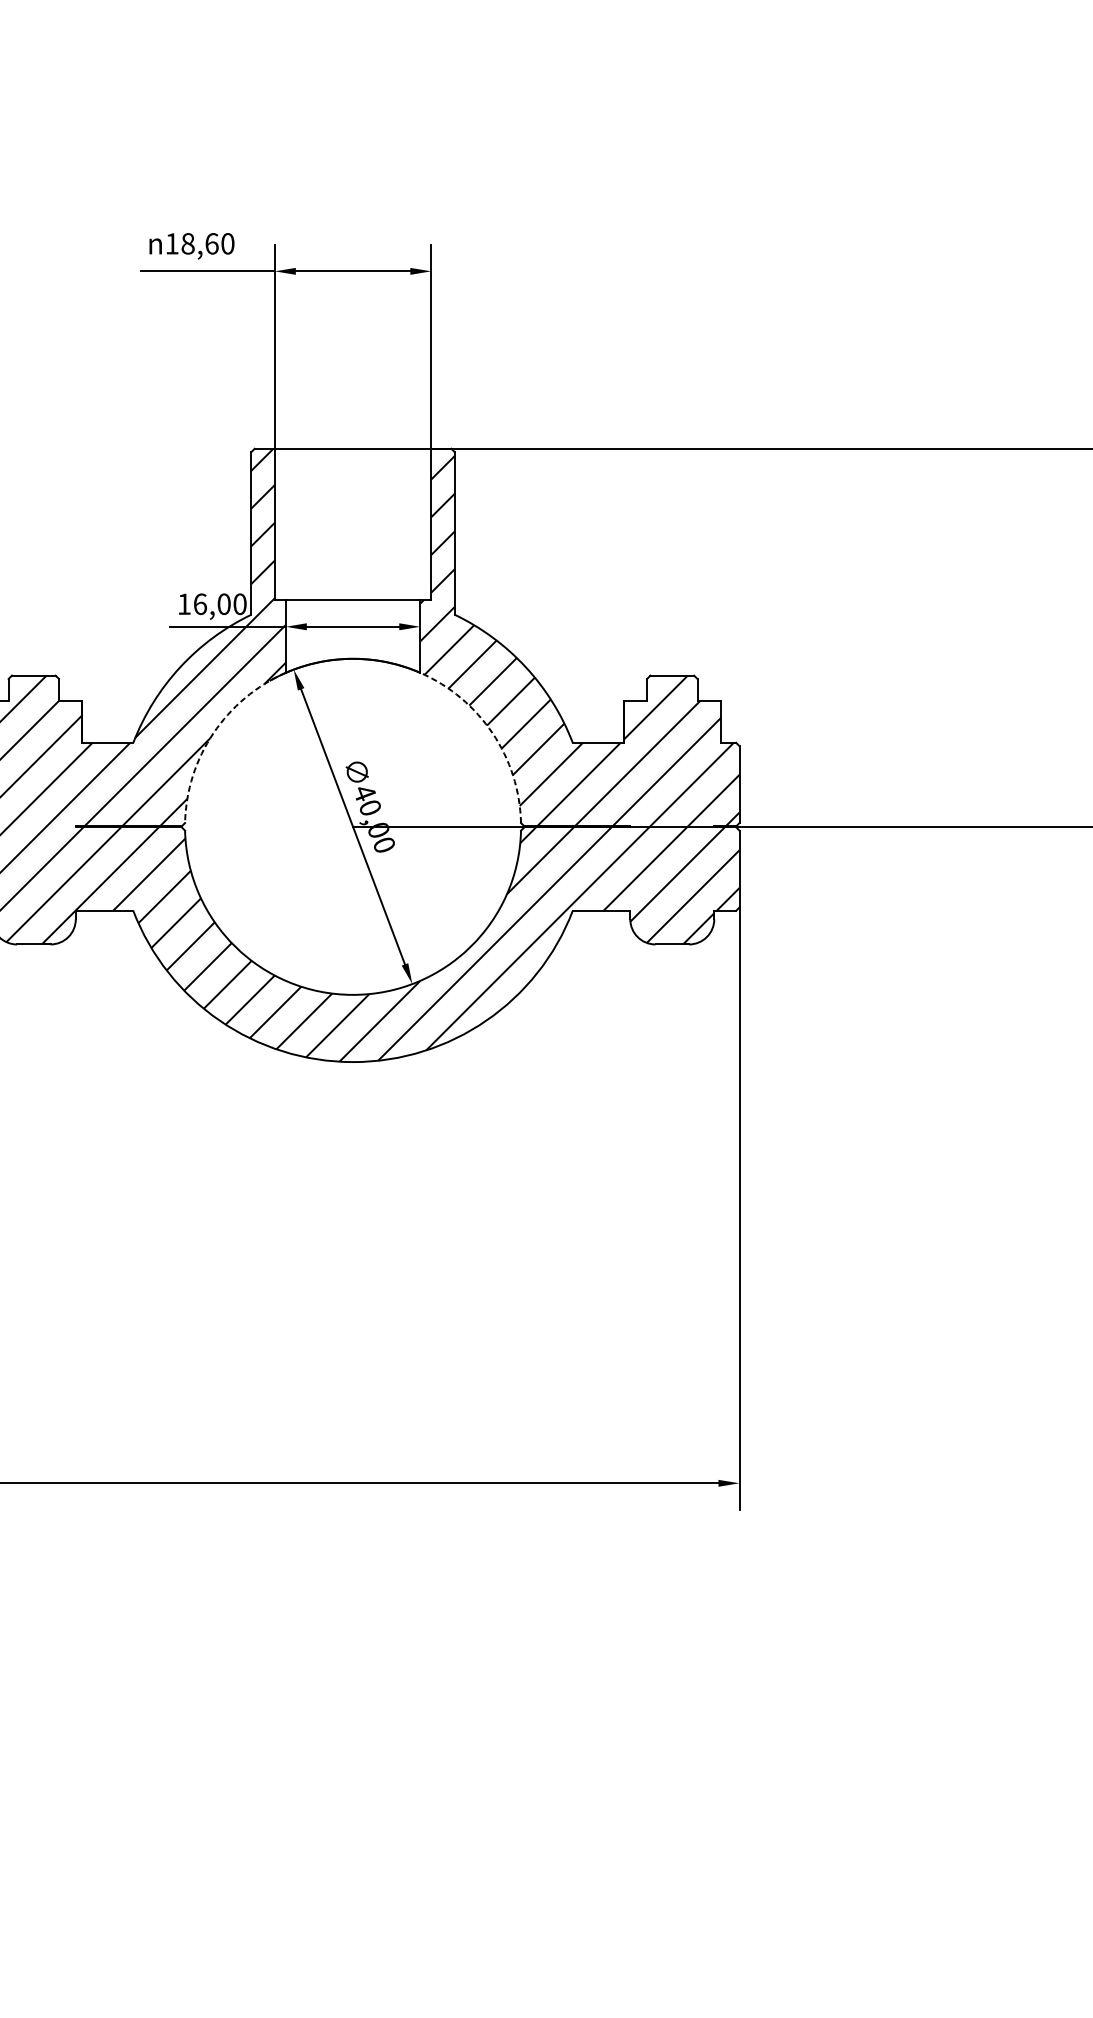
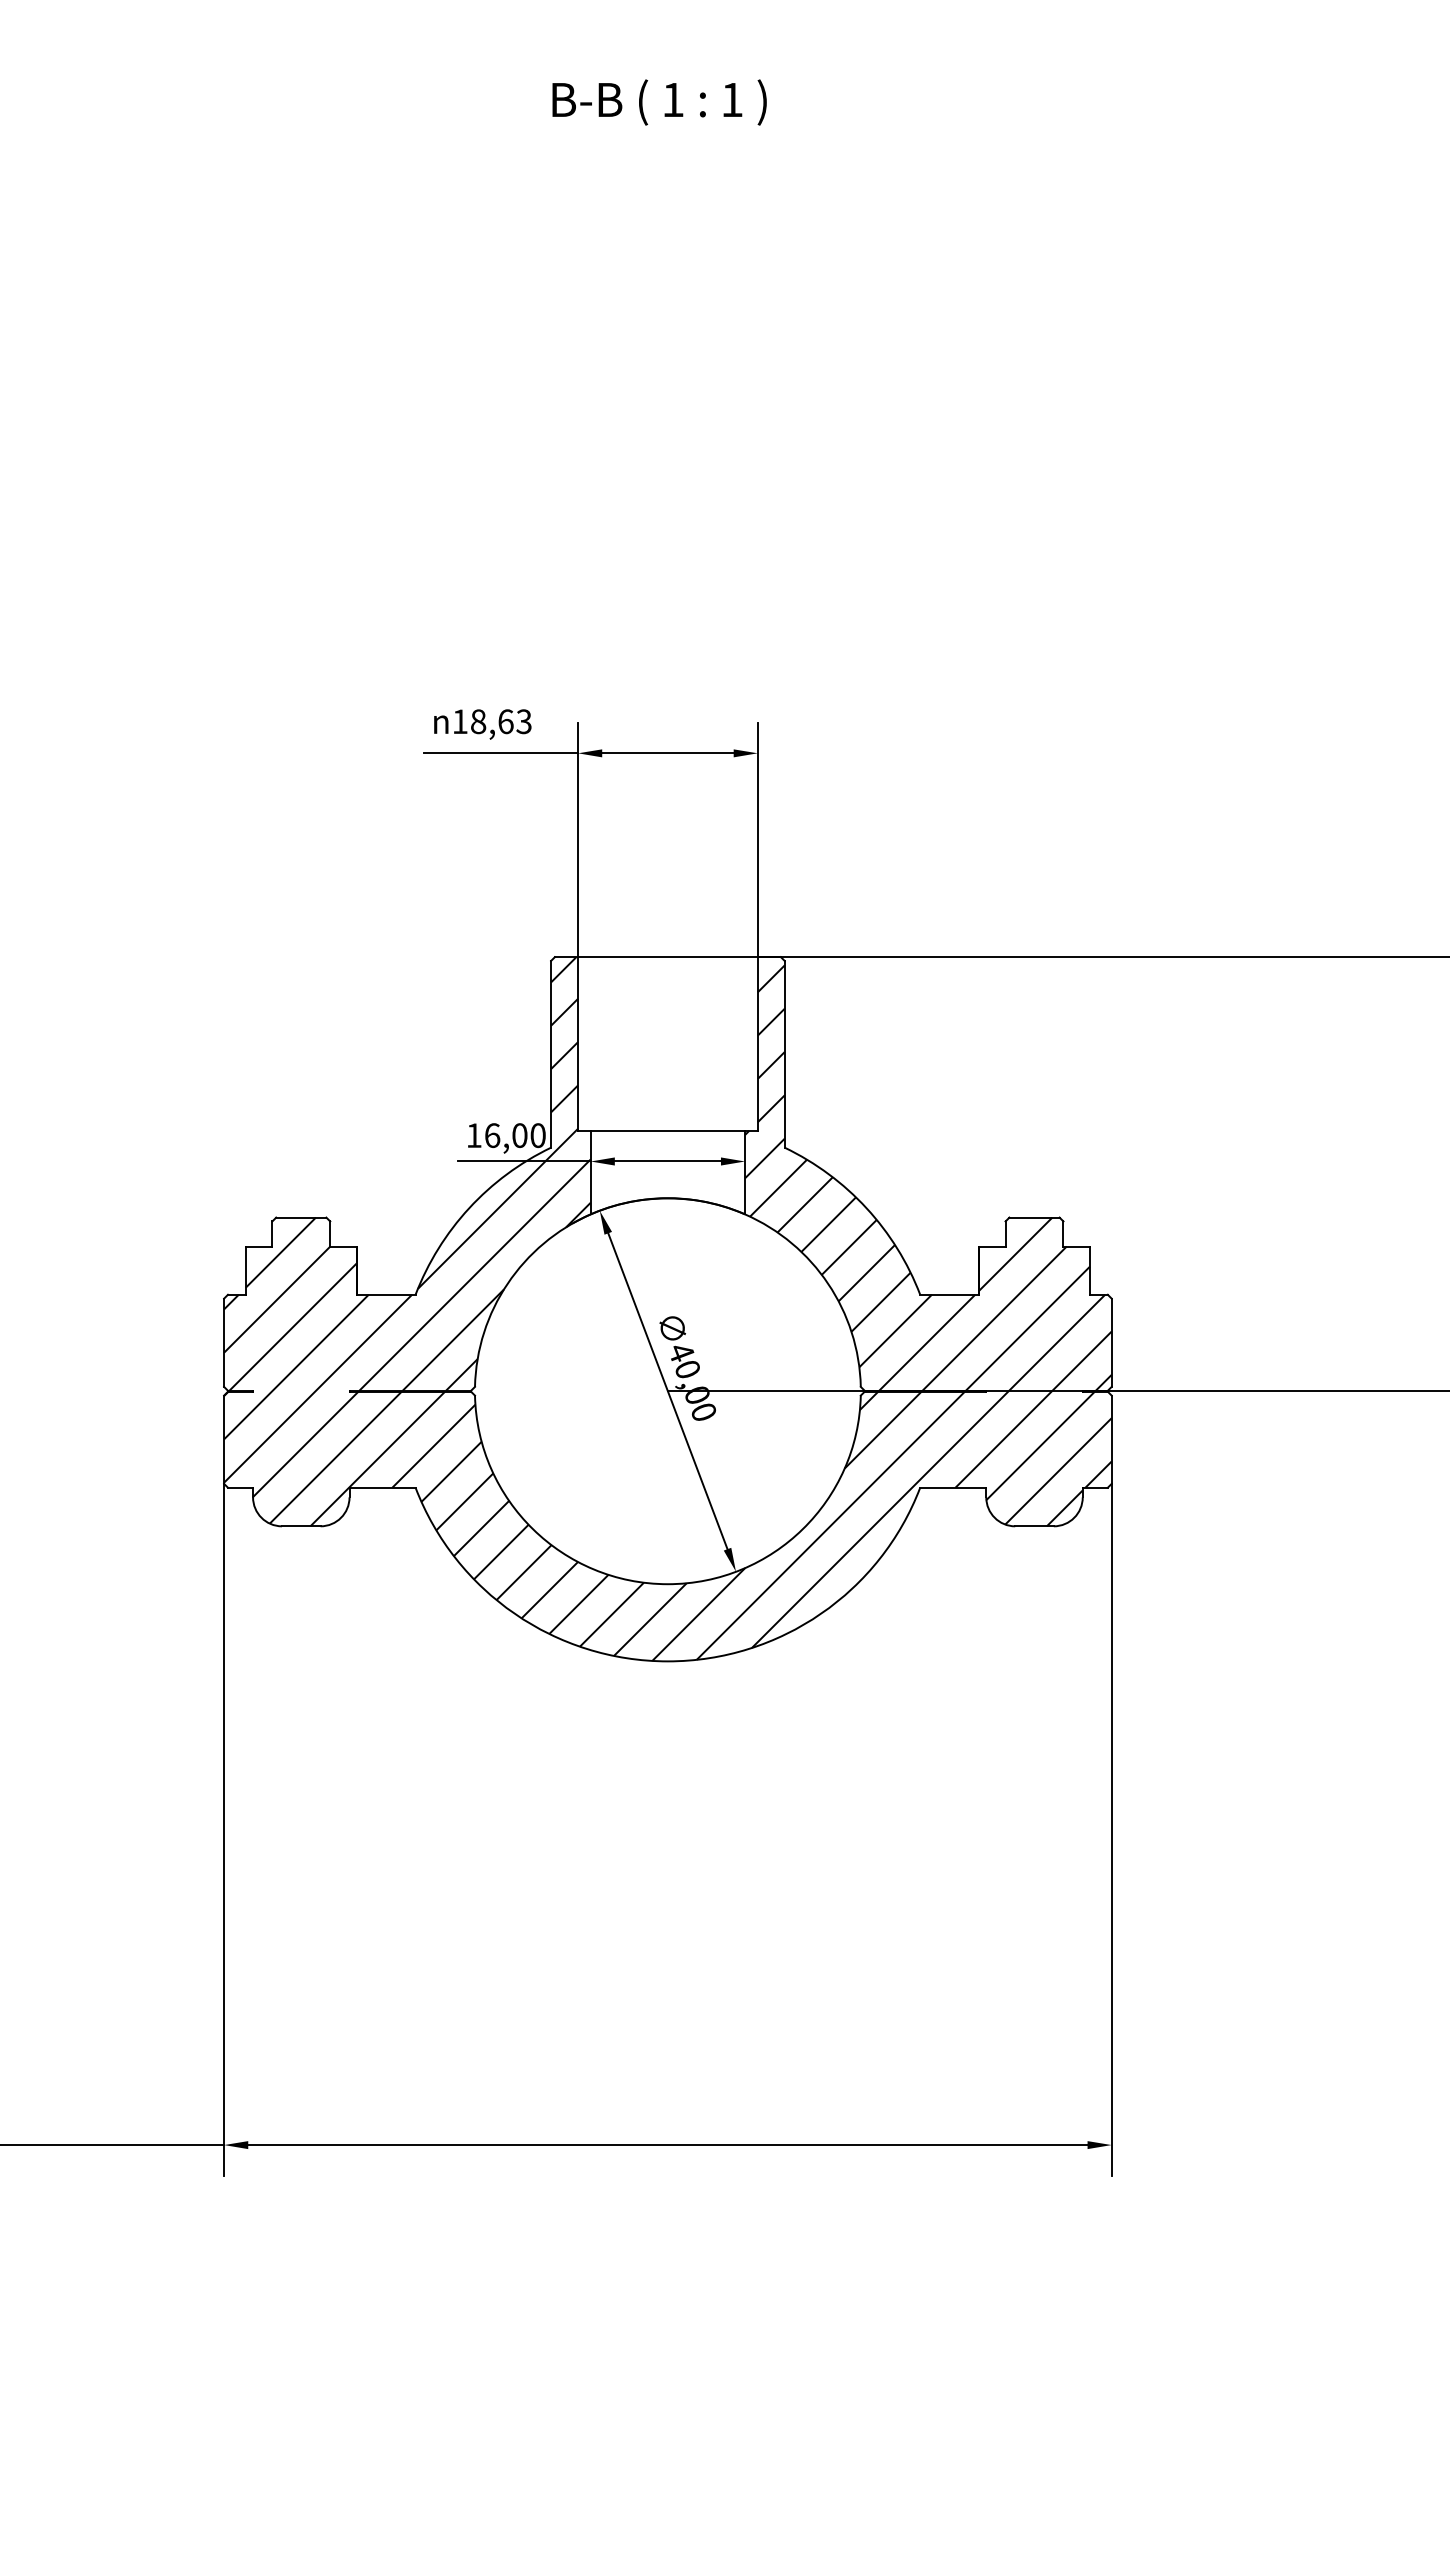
text: (227, 243) -> (523, 721), 18,60 -> 18,63
arc: (213, 733) -> (507, 1283), dashed -> solid
arc: (492, 733) -> (828, 1283), dashed -> solid

